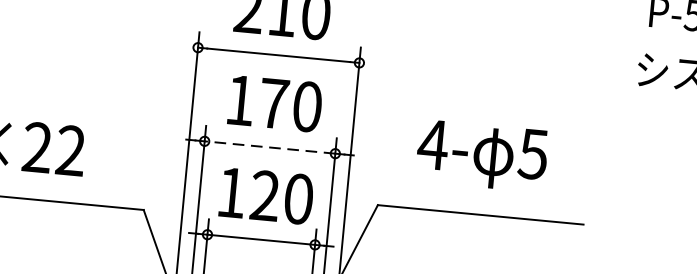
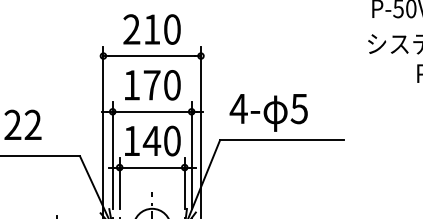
line: (268, 146) -> (151, 111), dashed -> solid
text: (481, 155) -> (268, 112), moved
text: (264, 194) -> (151, 140), 120 -> 140

